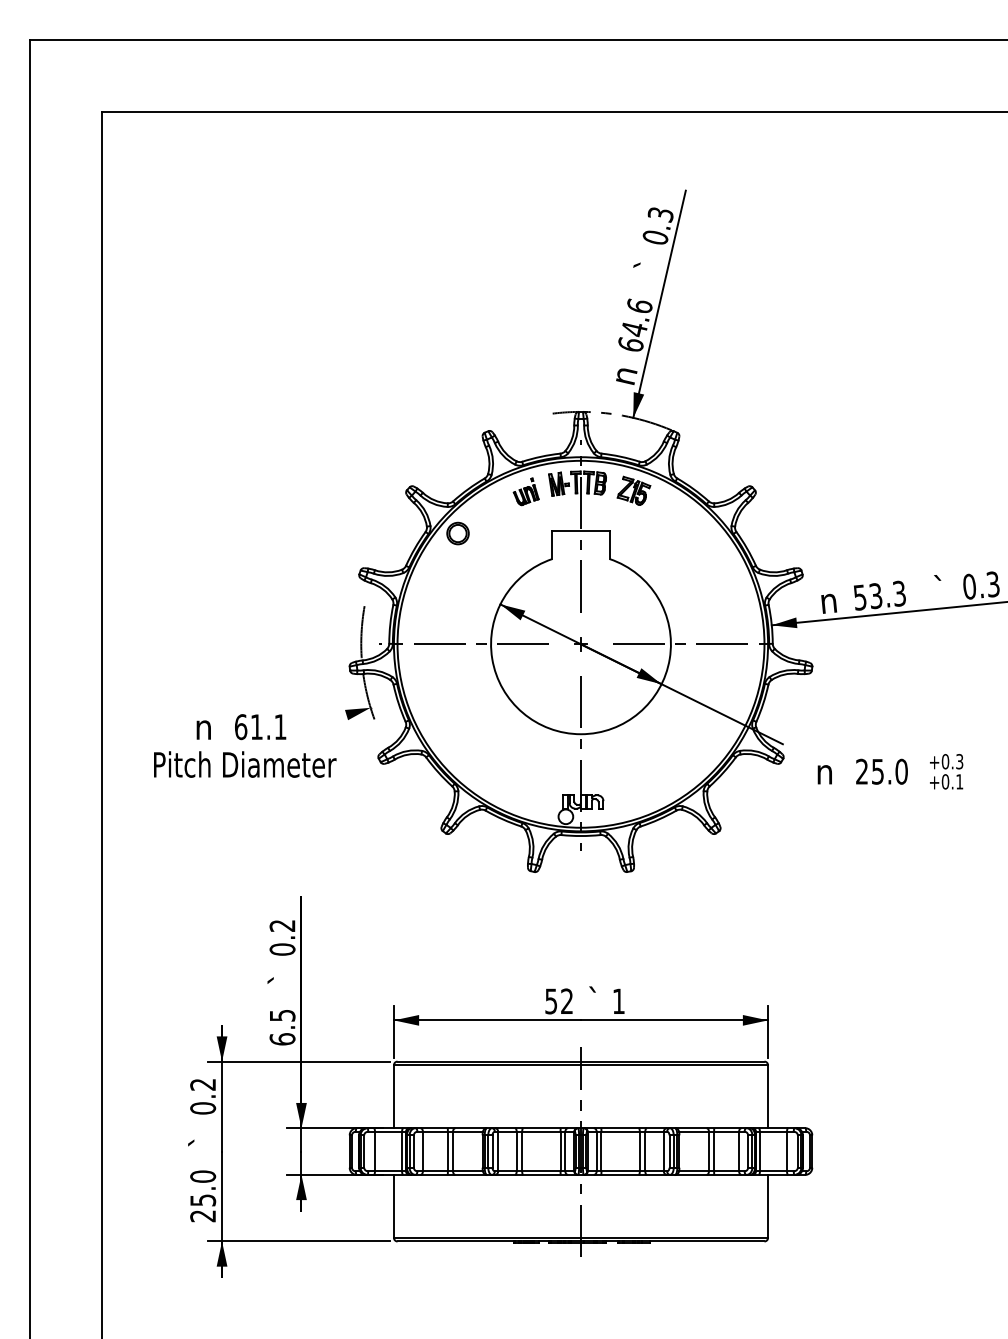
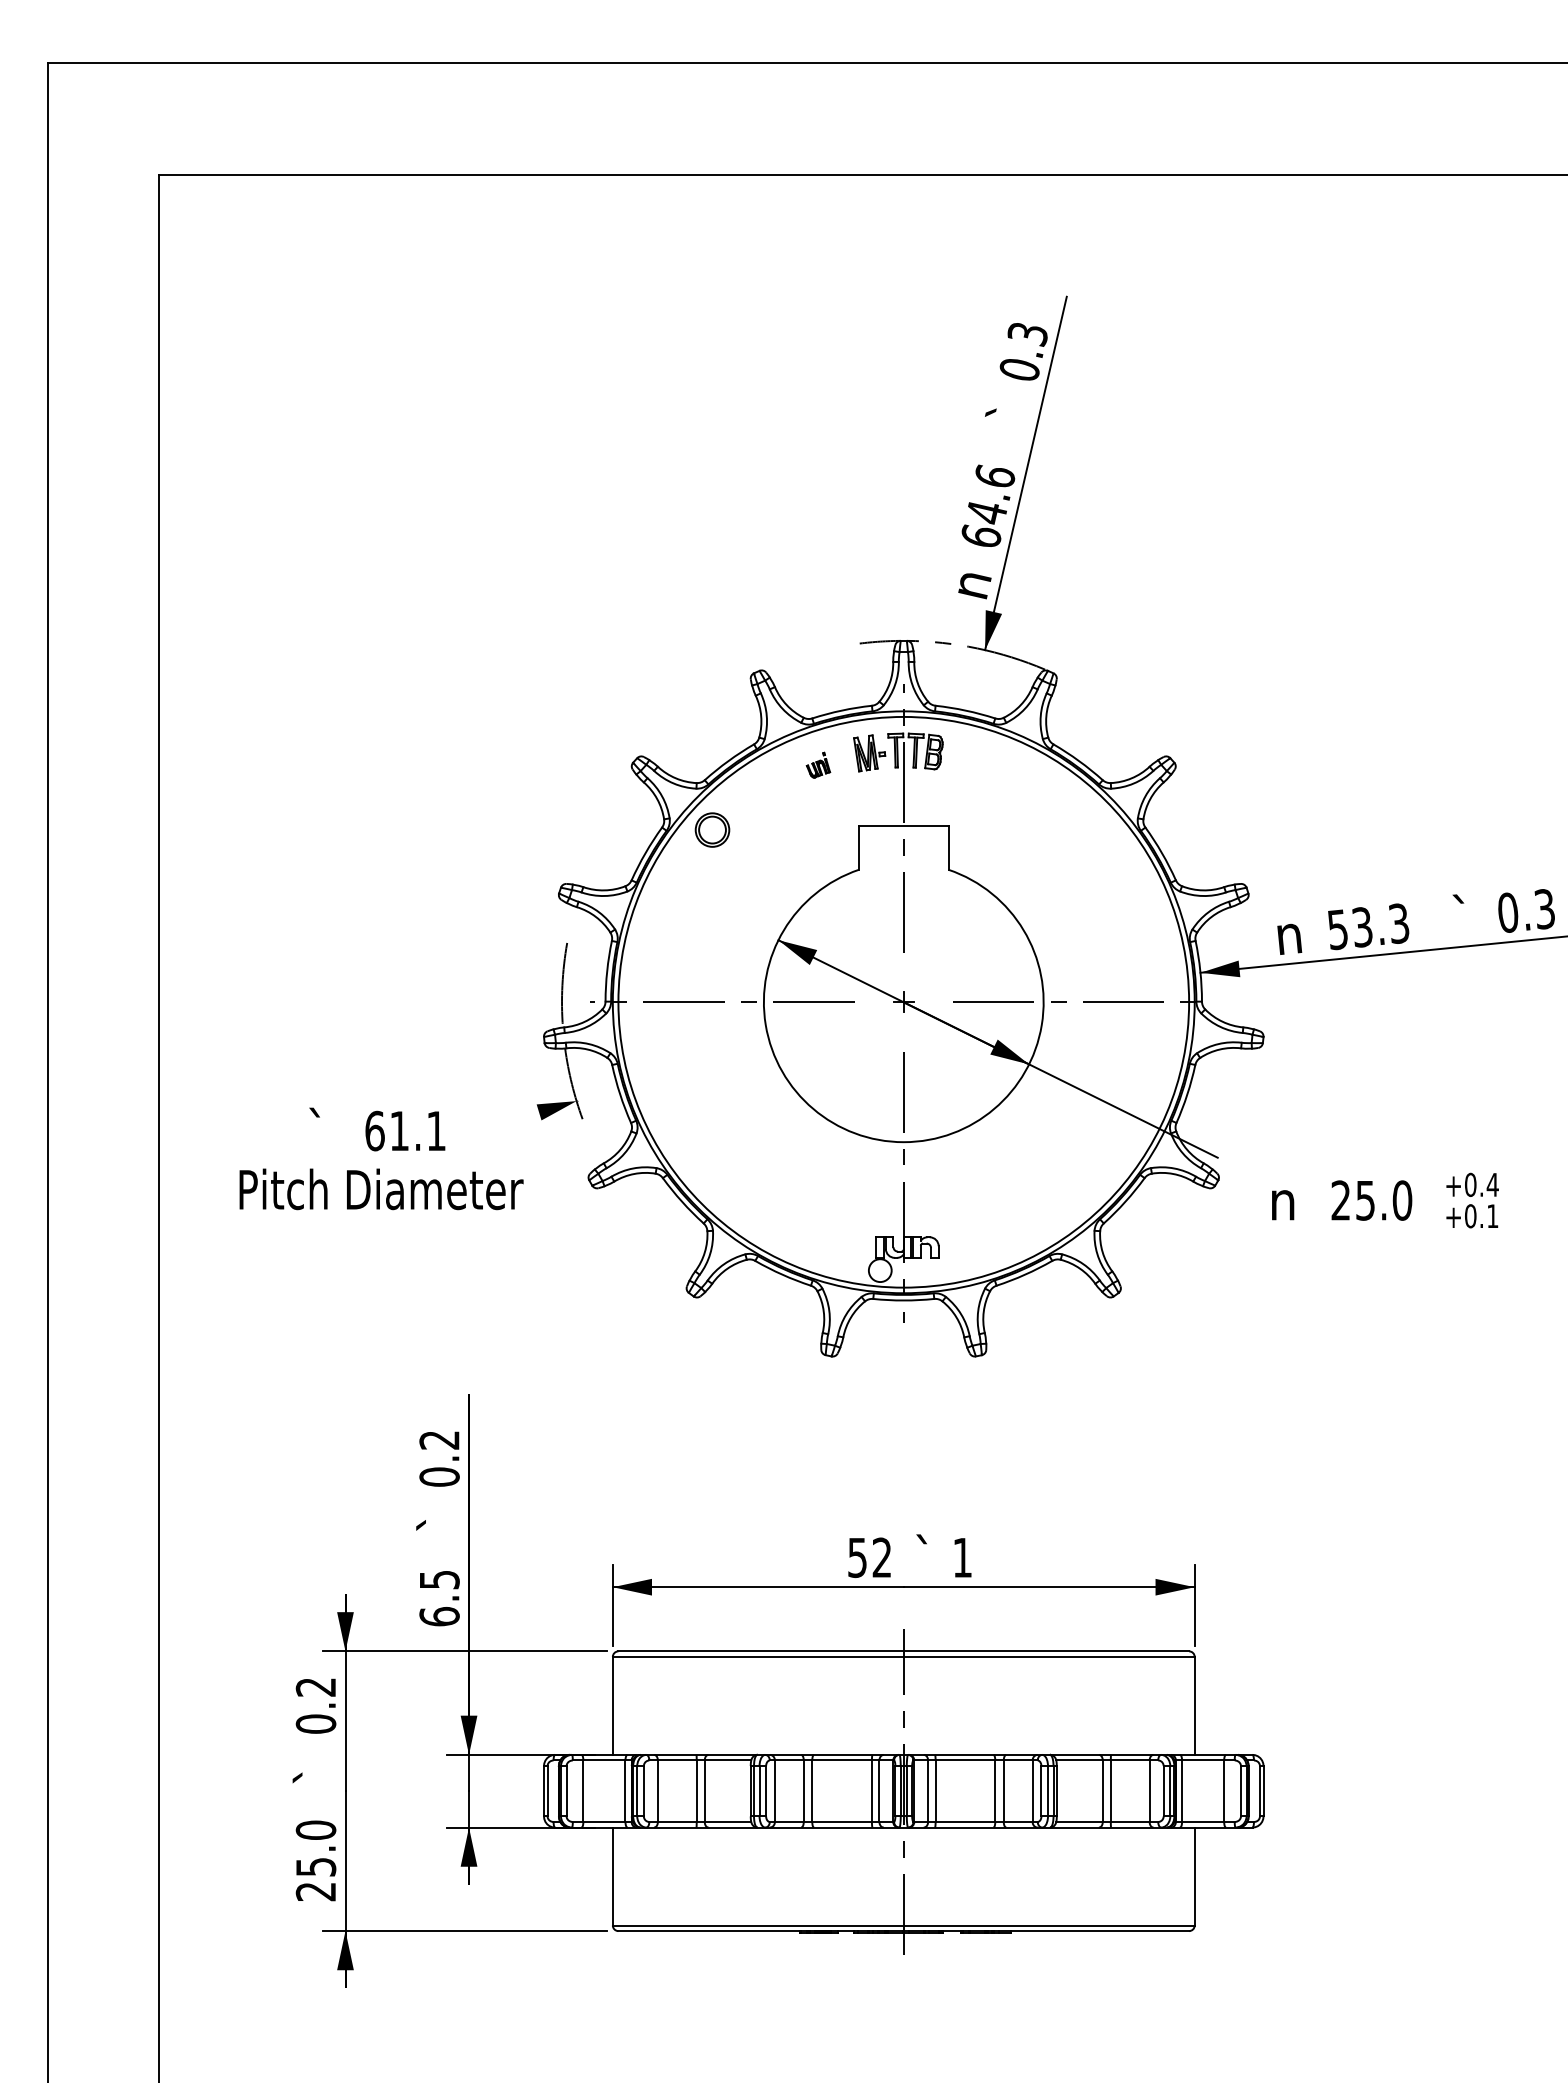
part: (633, 490) -> (985, 763), removed
part: (525, 491) -> (817, 764), size x0.6
text: (203, 725) -> (316, 1128), n -> `
text: (959, 761) -> (1492, 1184), +0.3 -> +0.4

